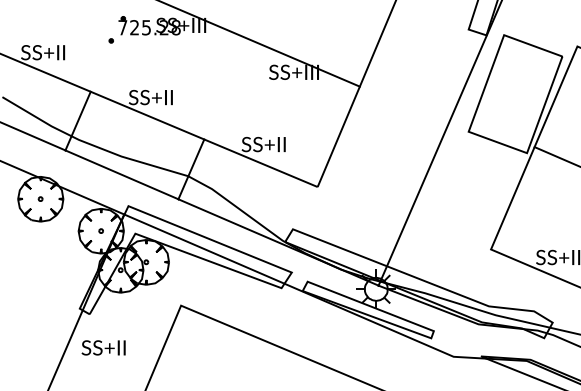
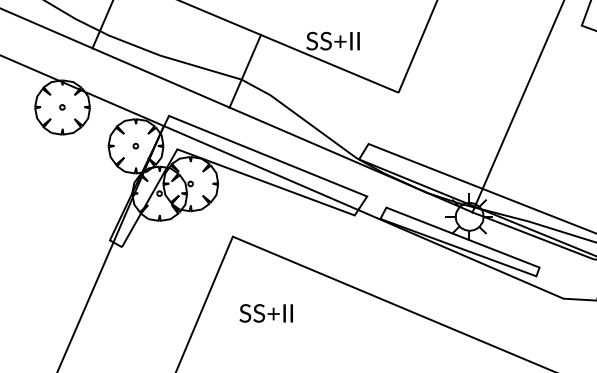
text: (103, 347) -> (266, 312), moved

